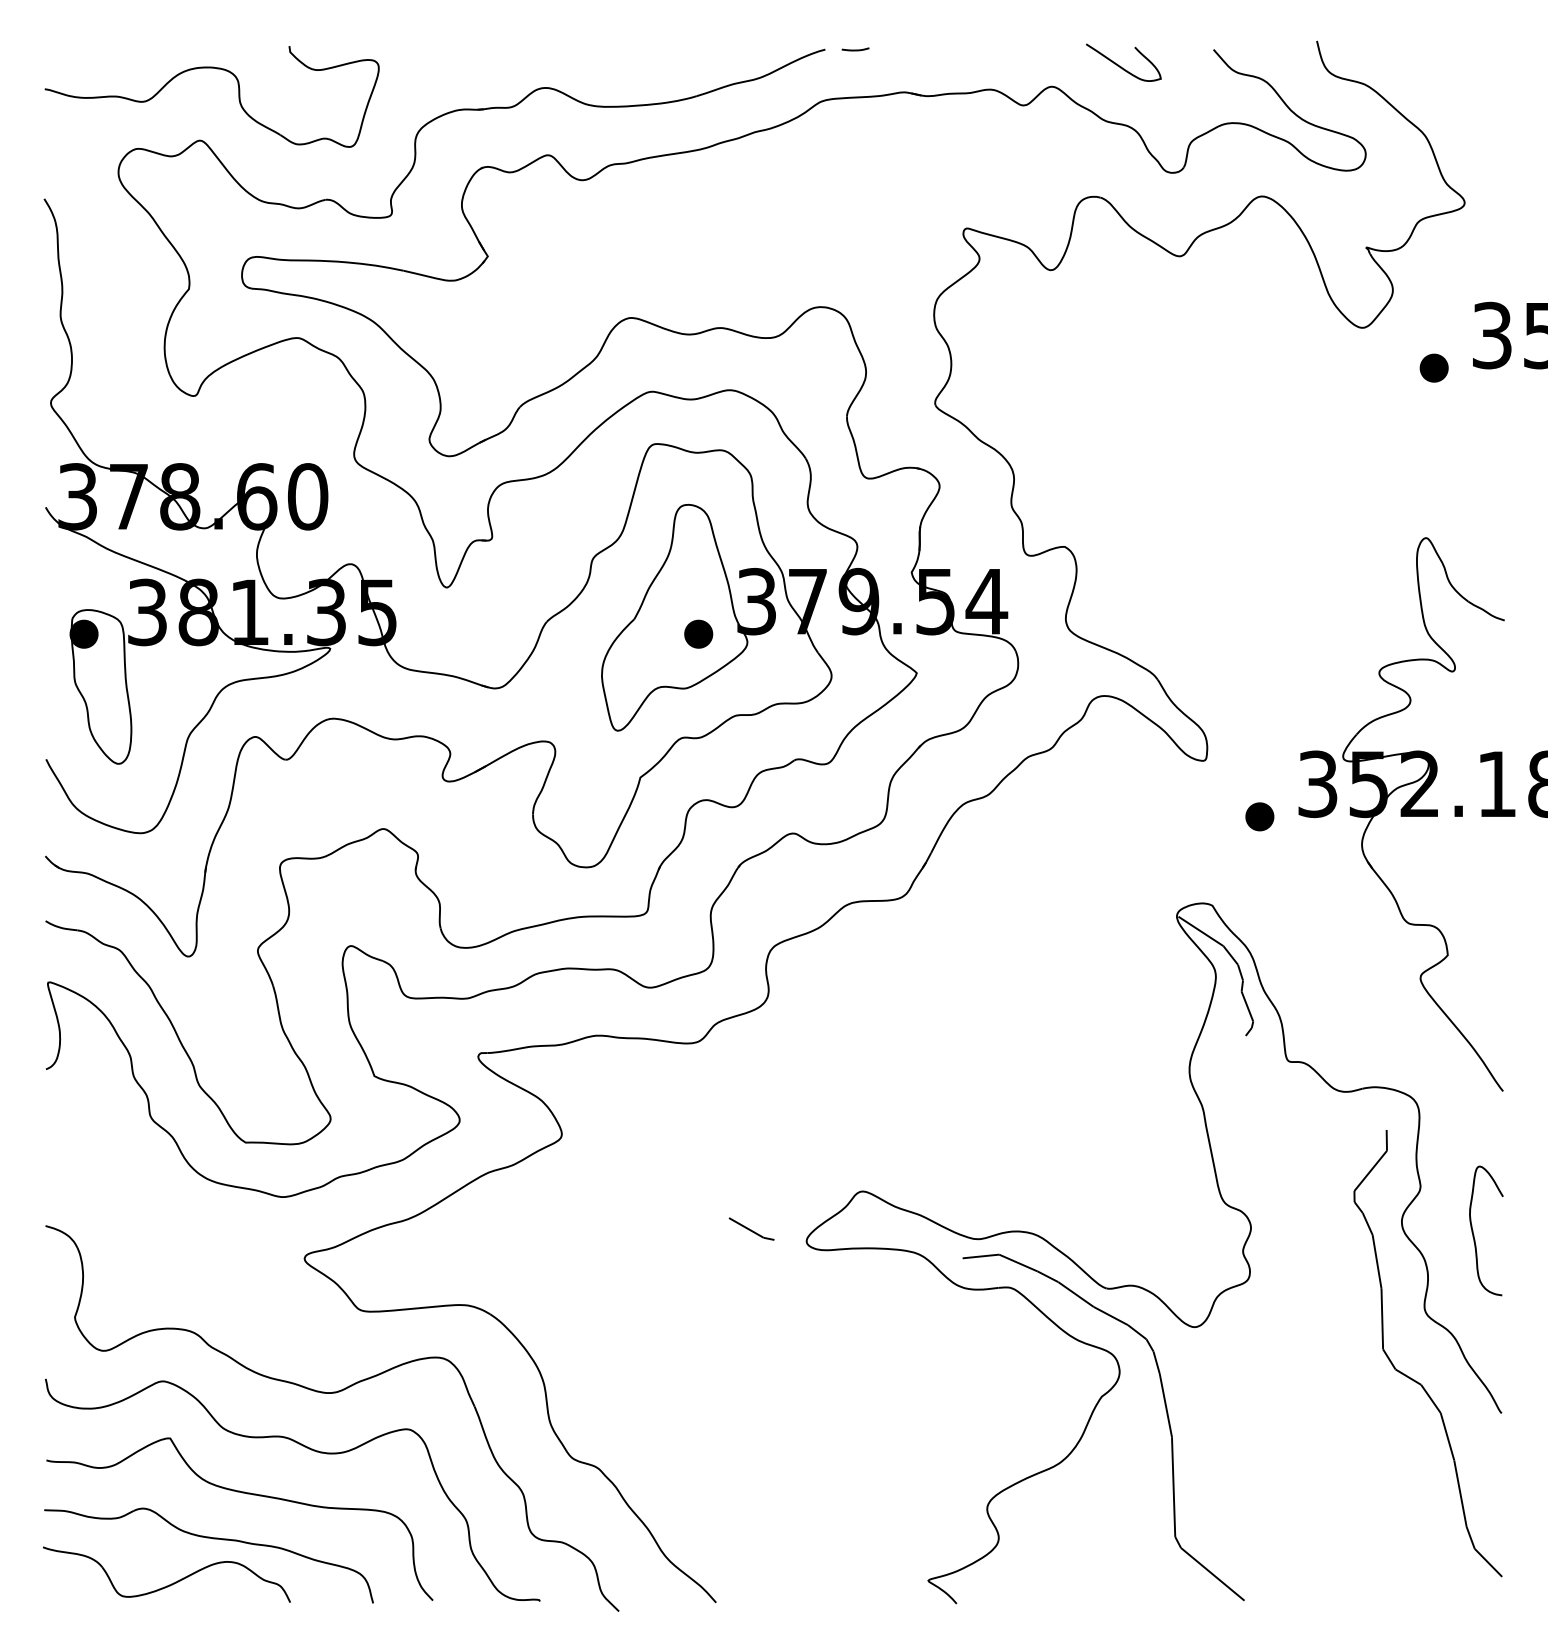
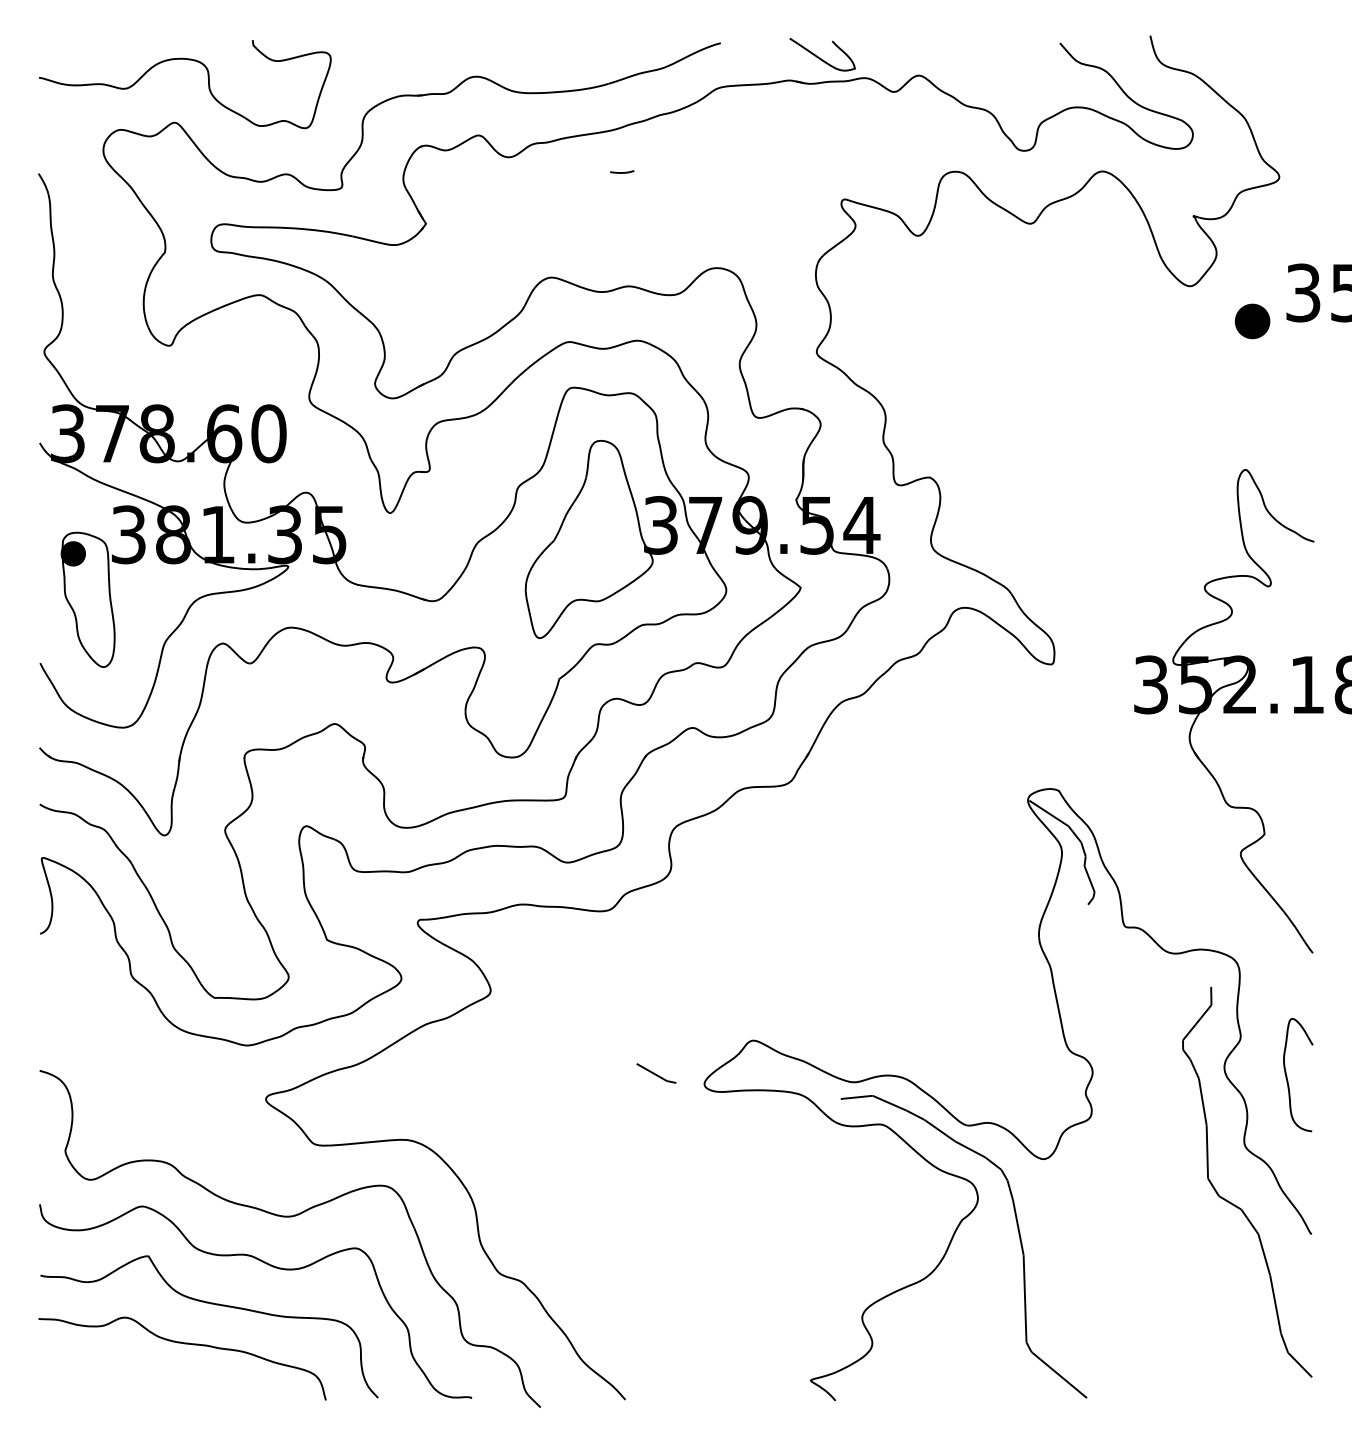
line: (855, 49) -> (622, 172), moved
curve: (1121, 65) -> (820, 57), moved
part: (1433, 368) -> (1252, 321), size x1.4
part: (697, 633) -> (609, 553), removed
part: (1258, 815) -> (1099, 712), removed
part: (172, 1582) -> (150, 1382), removed

